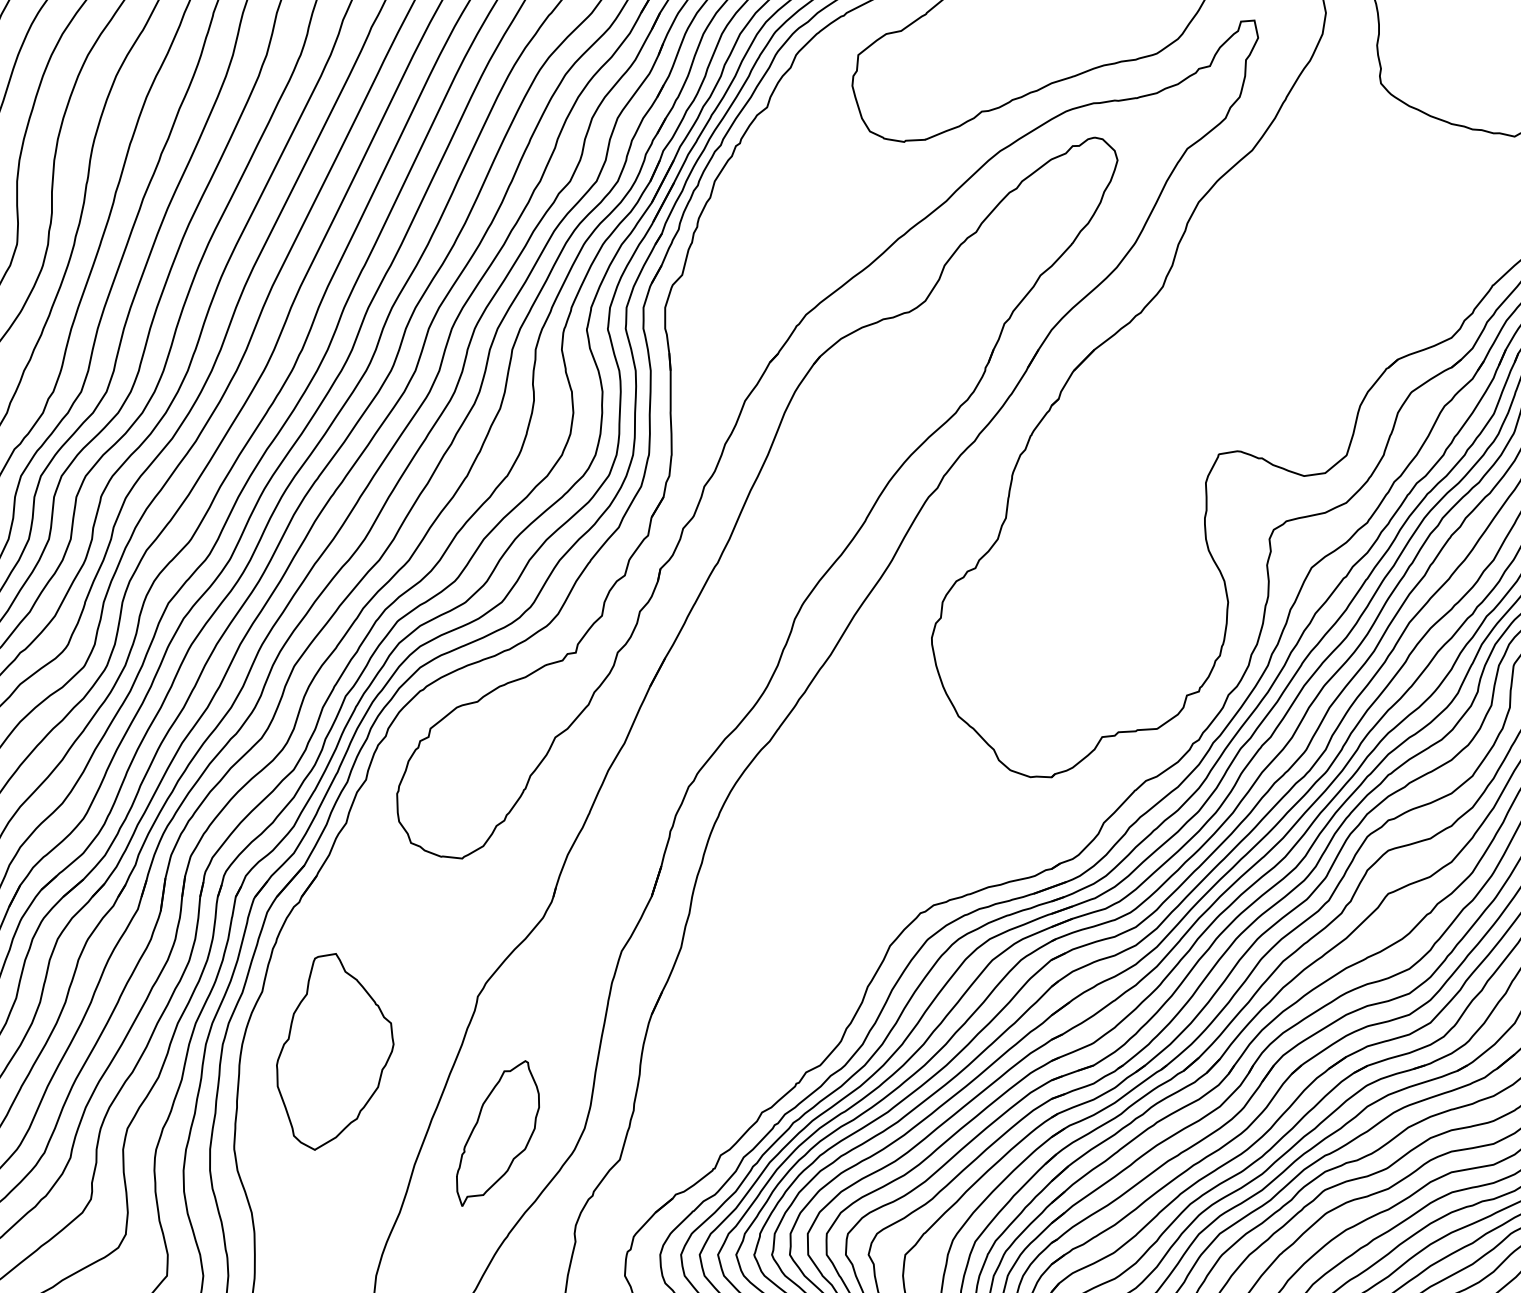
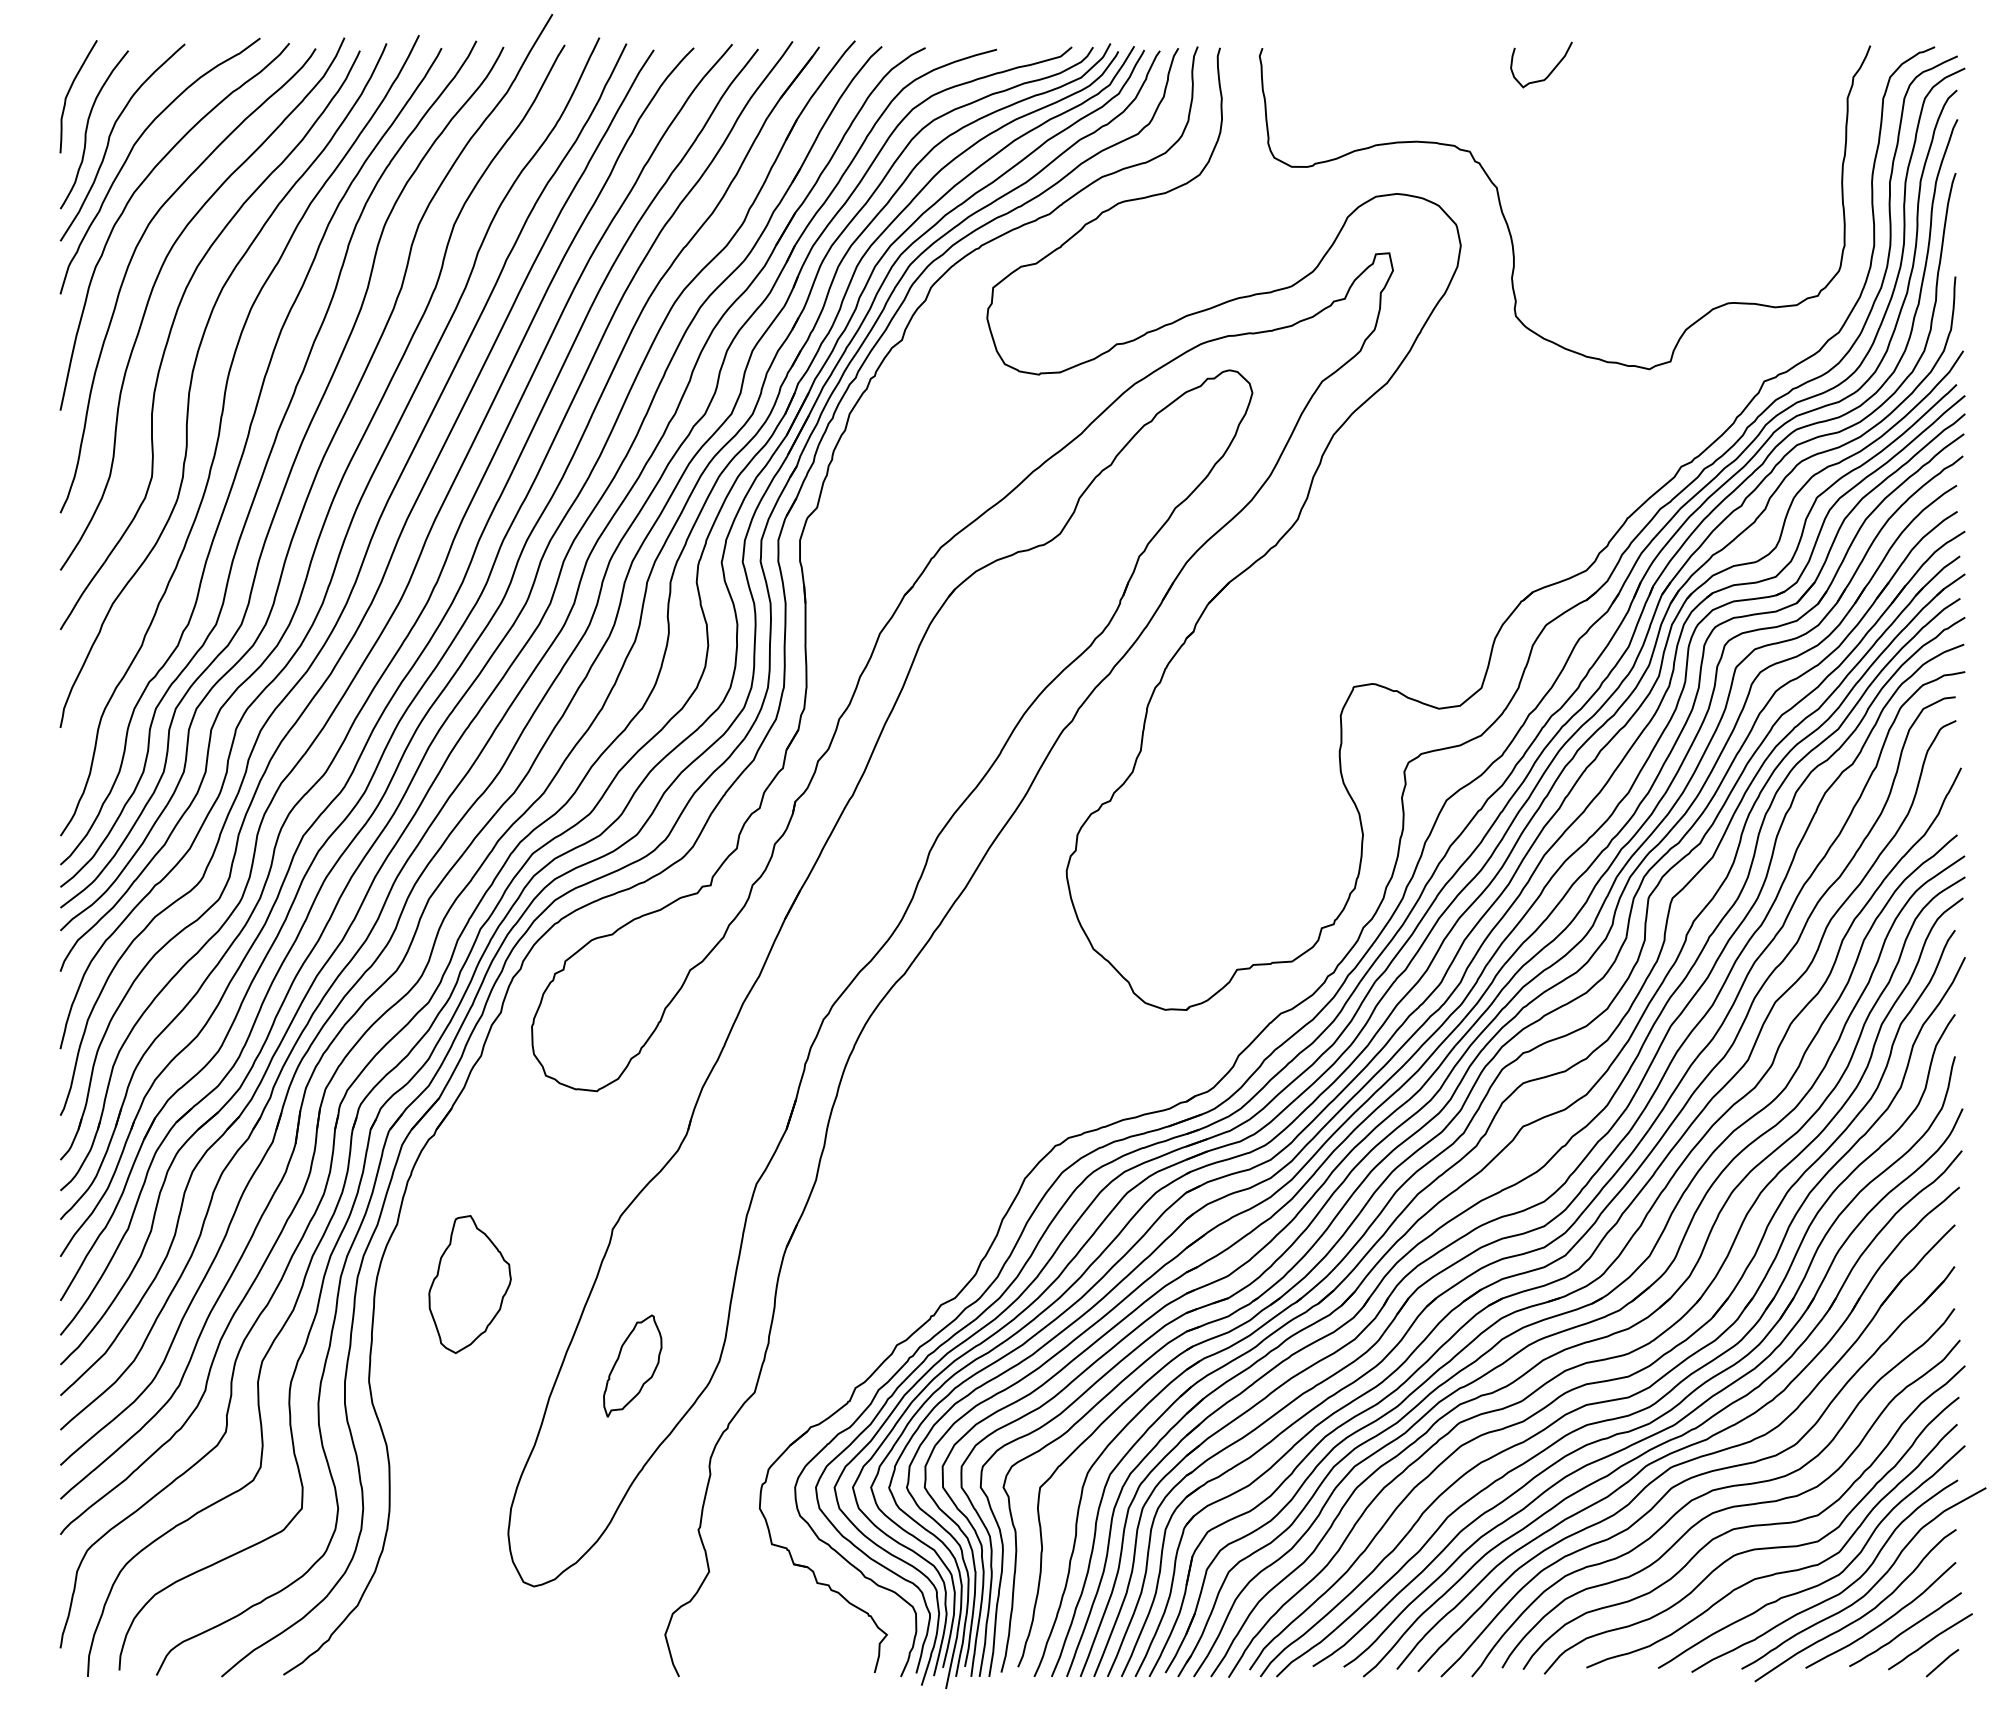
part: (334, 1051) -> (469, 1284), size x0.7
part: (497, 1132) -> (632, 1365), size x0.7

